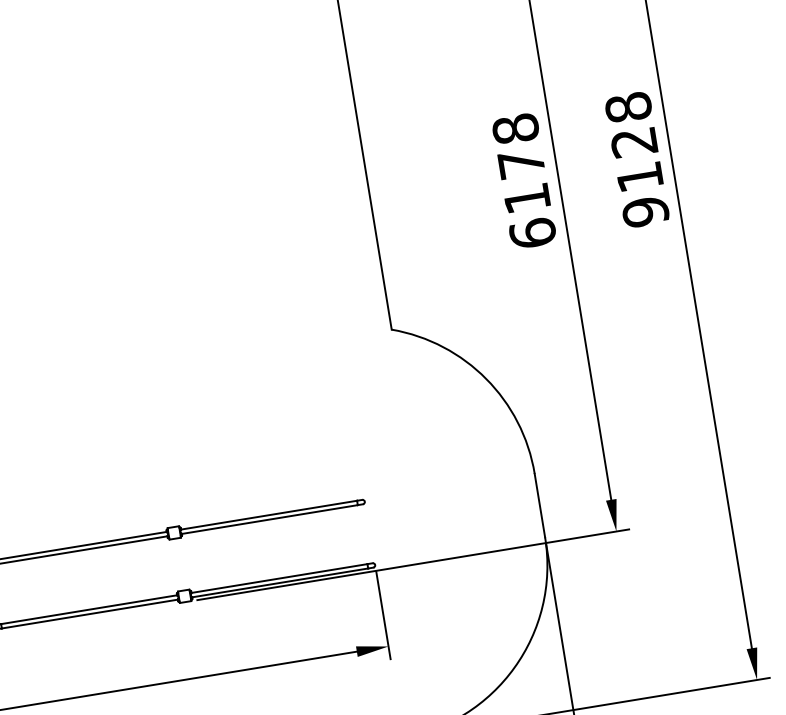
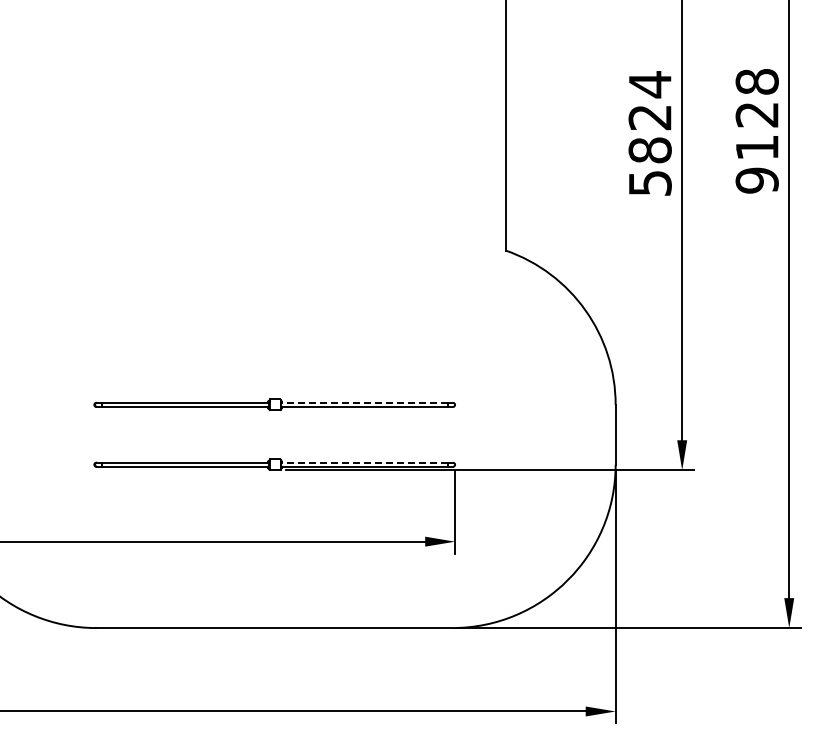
text: (523, 180) -> (649, 133), 6178 -> 5824
line: (268, 514) -> (364, 402), solid -> dashed
line: (278, 578) -> (364, 462), solid -> dashed

